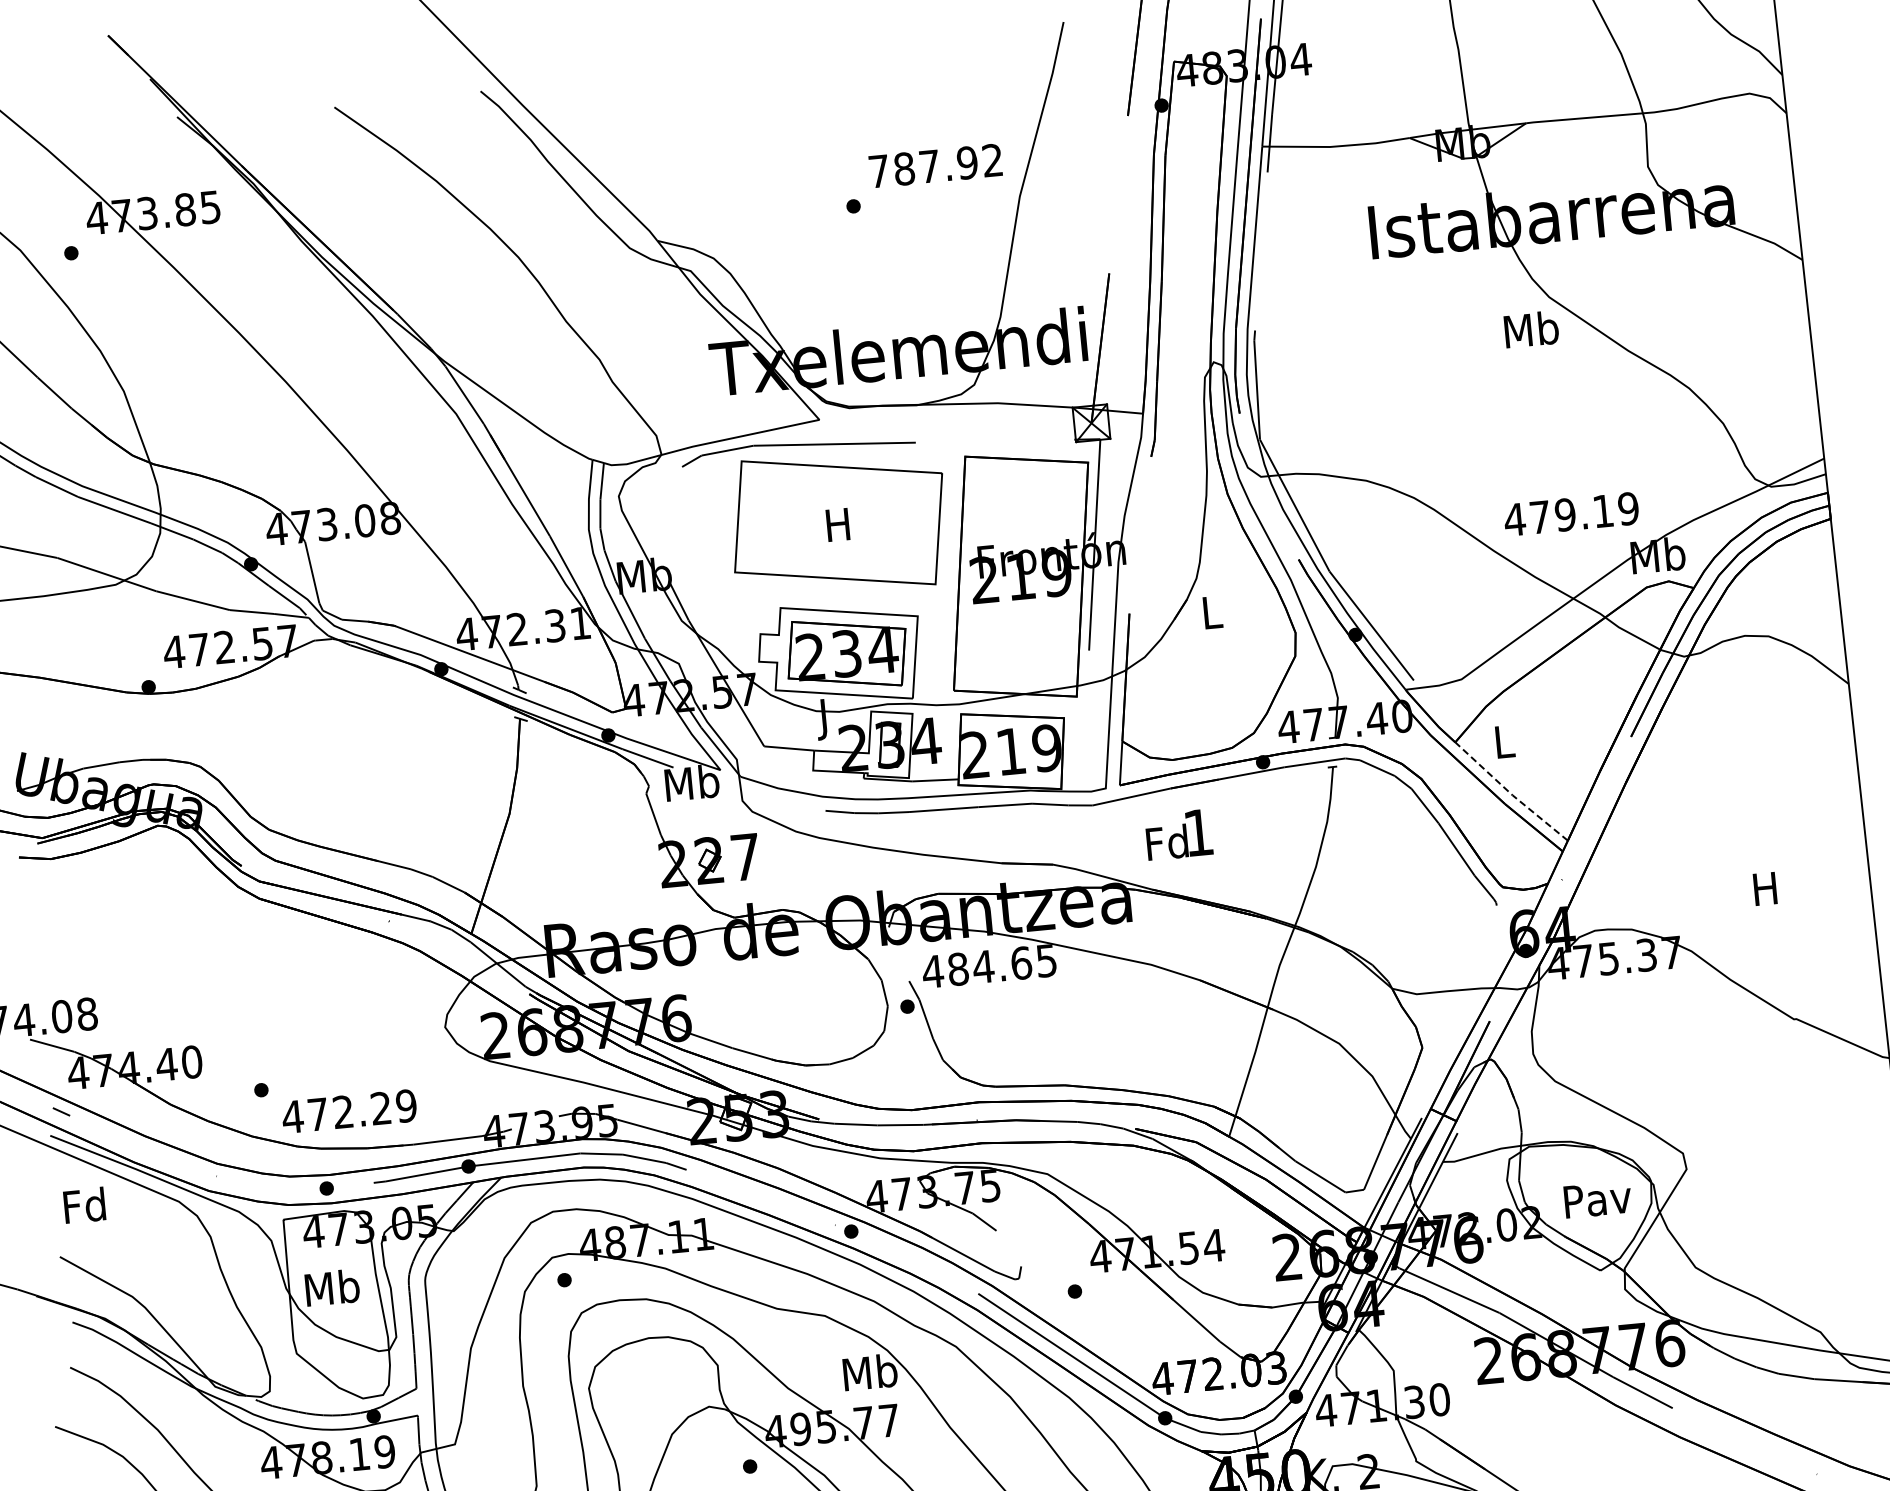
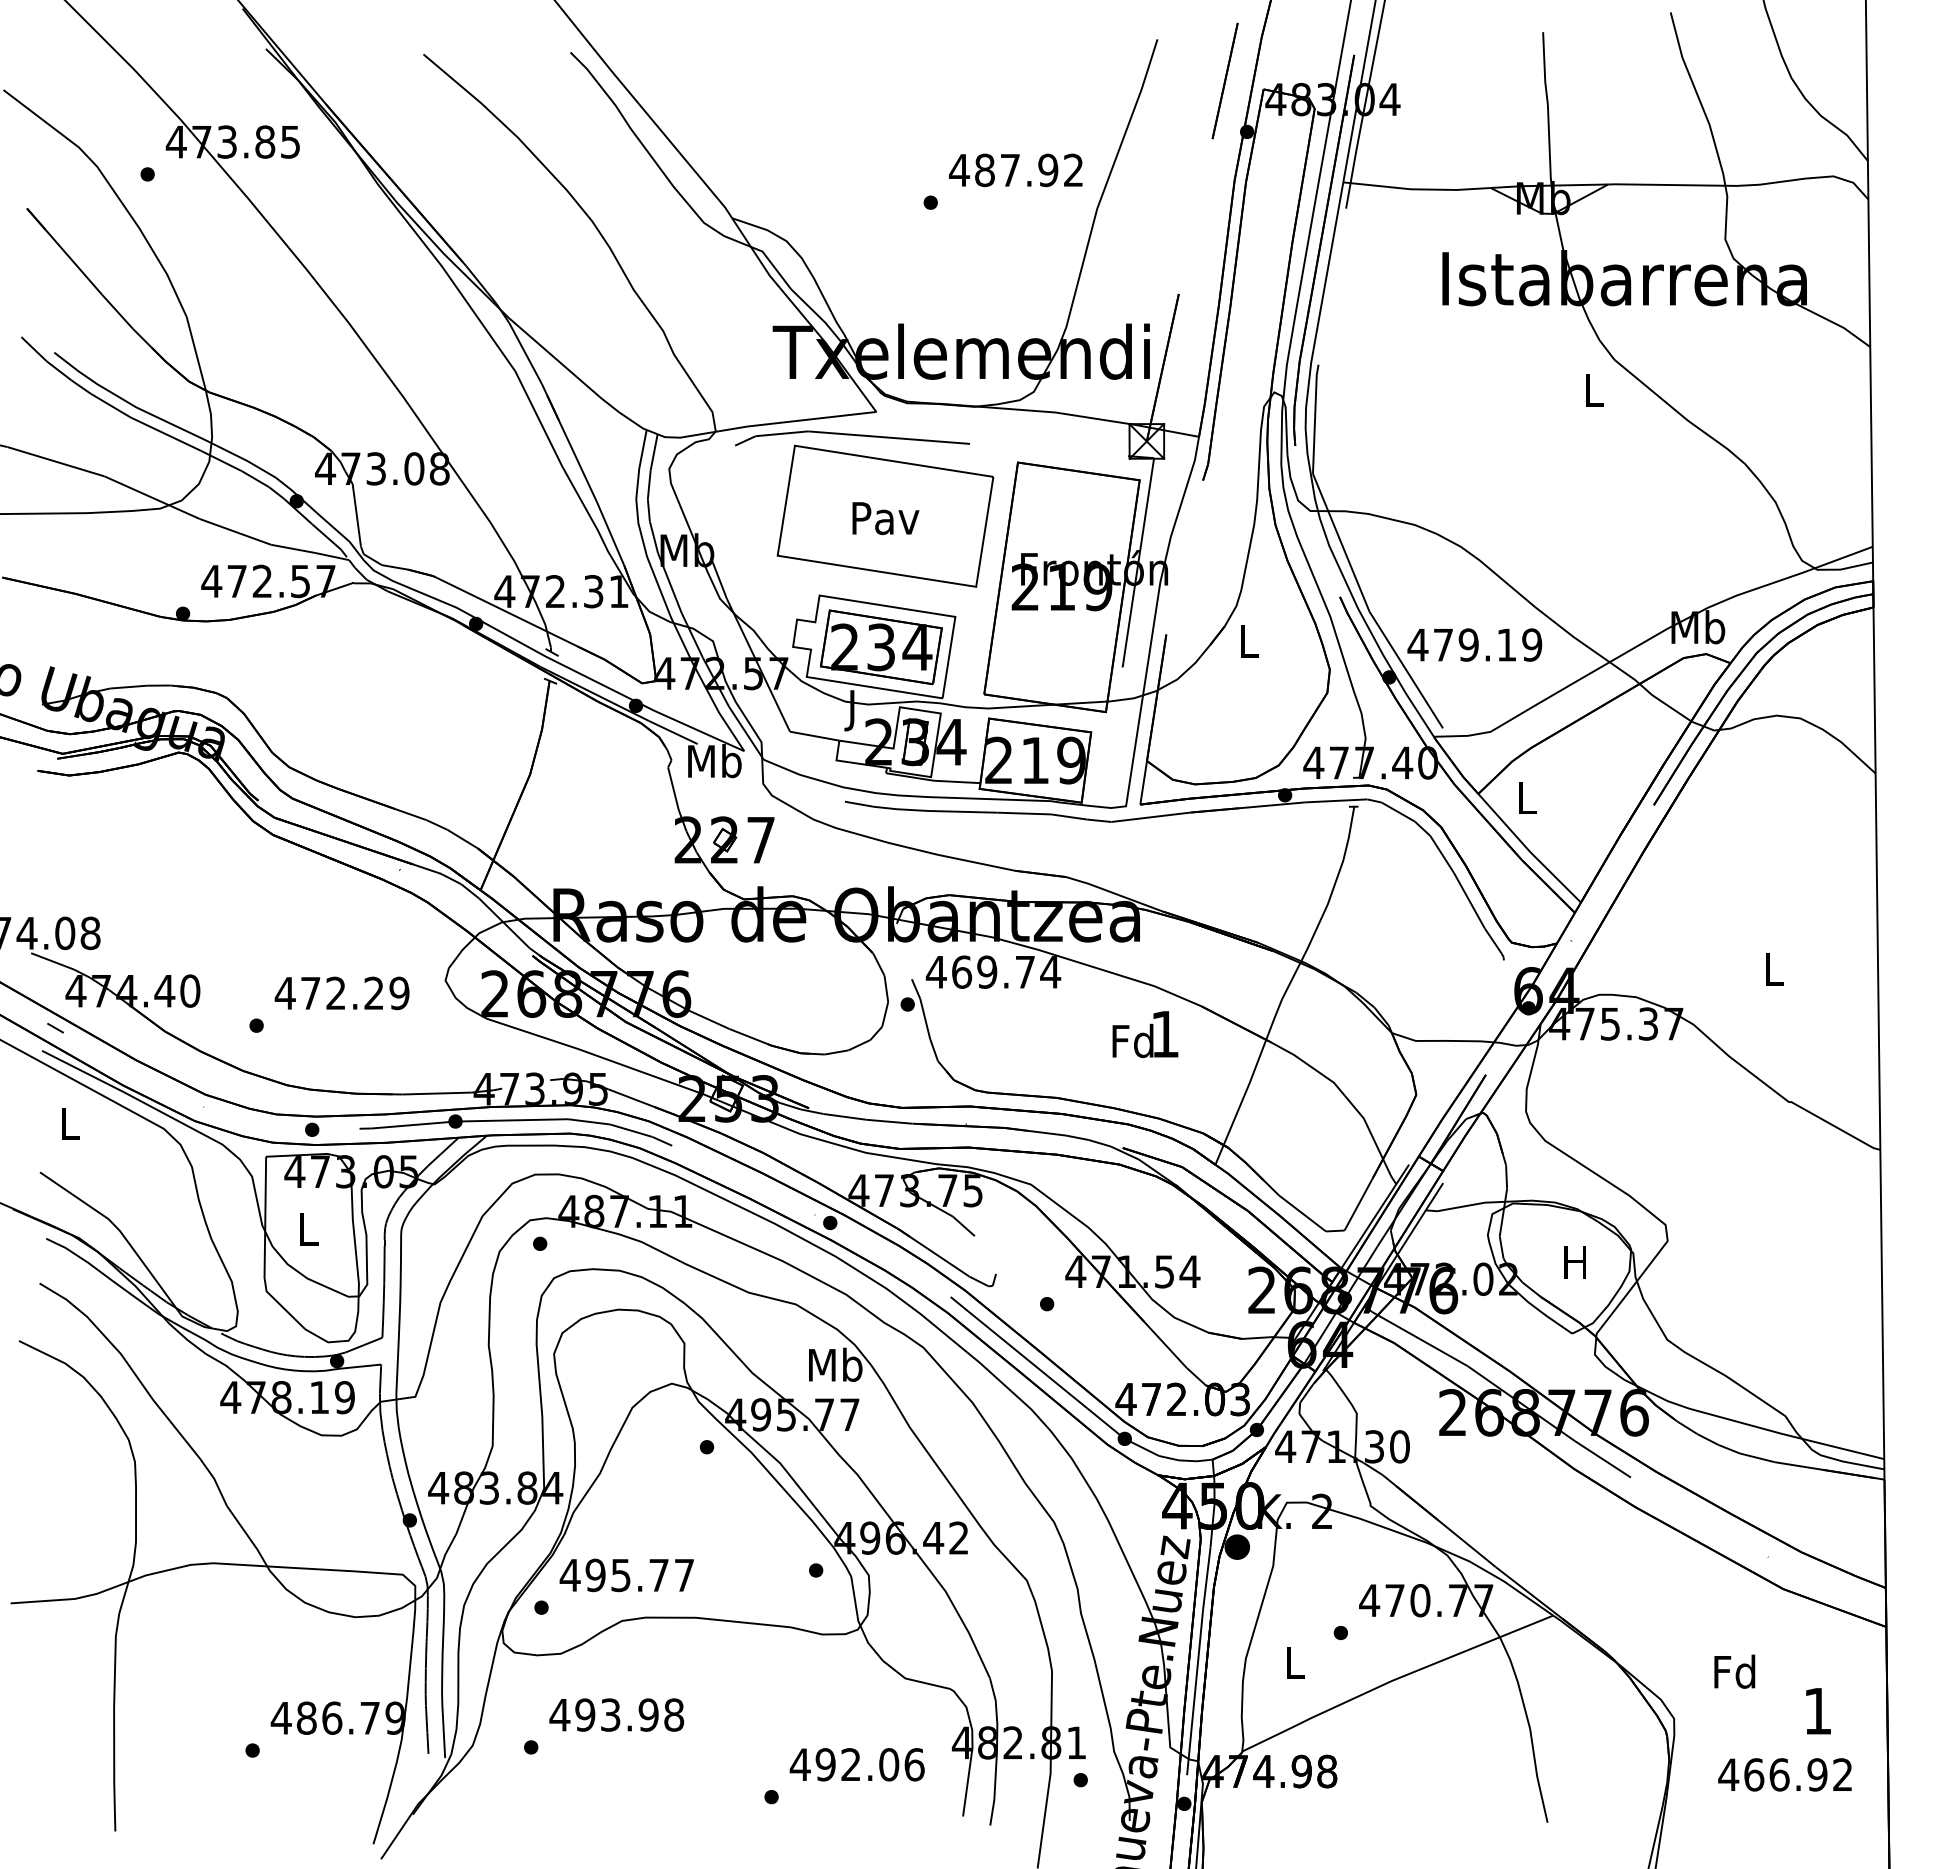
text: (879, 171) -> (959, 170), 787.92 -> 487.92
text: (1531, 329) -> (1593, 390), Mb -> L
text: (1571, 513) -> (1474, 644), moved
text: (838, 525) -> (885, 518), H -> Pav
line: (1510, 792) -> (1528, 849), dashed -> solid
text: (1179, 834) -> (1145, 1034), moved
text: (1764, 888) -> (1772, 969), H -> L
text: (1002, 964) -> (1006, 971), 484.65 -> 469.74
text: (348, 1111) -> (341, 993), moved
text: (1597, 1199) -> (1576, 1262), Pav -> H
text: (84, 1205) -> (69, 1123), Fd -> L
text: (332, 1288) -> (308, 1229), Mb -> L

